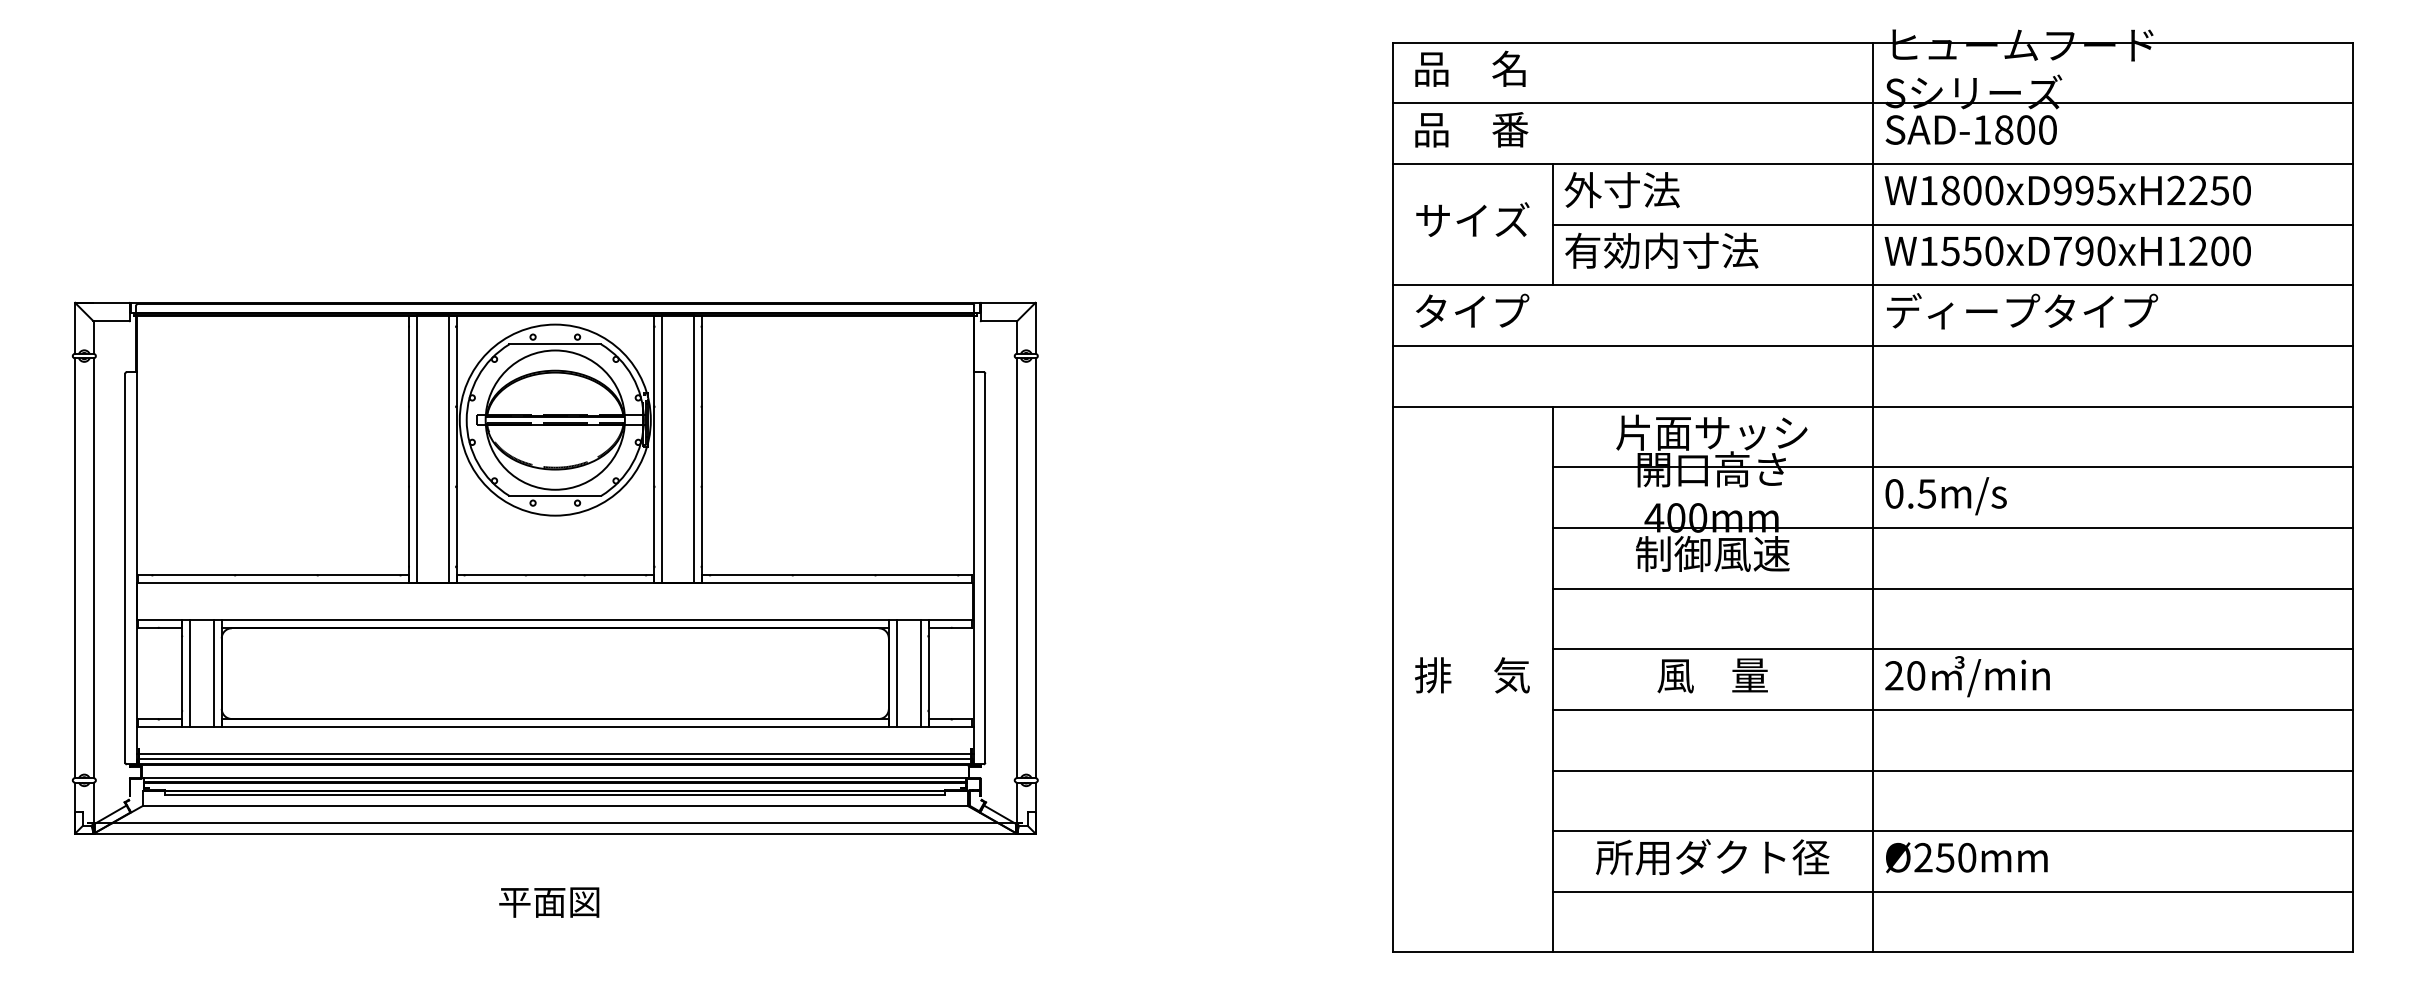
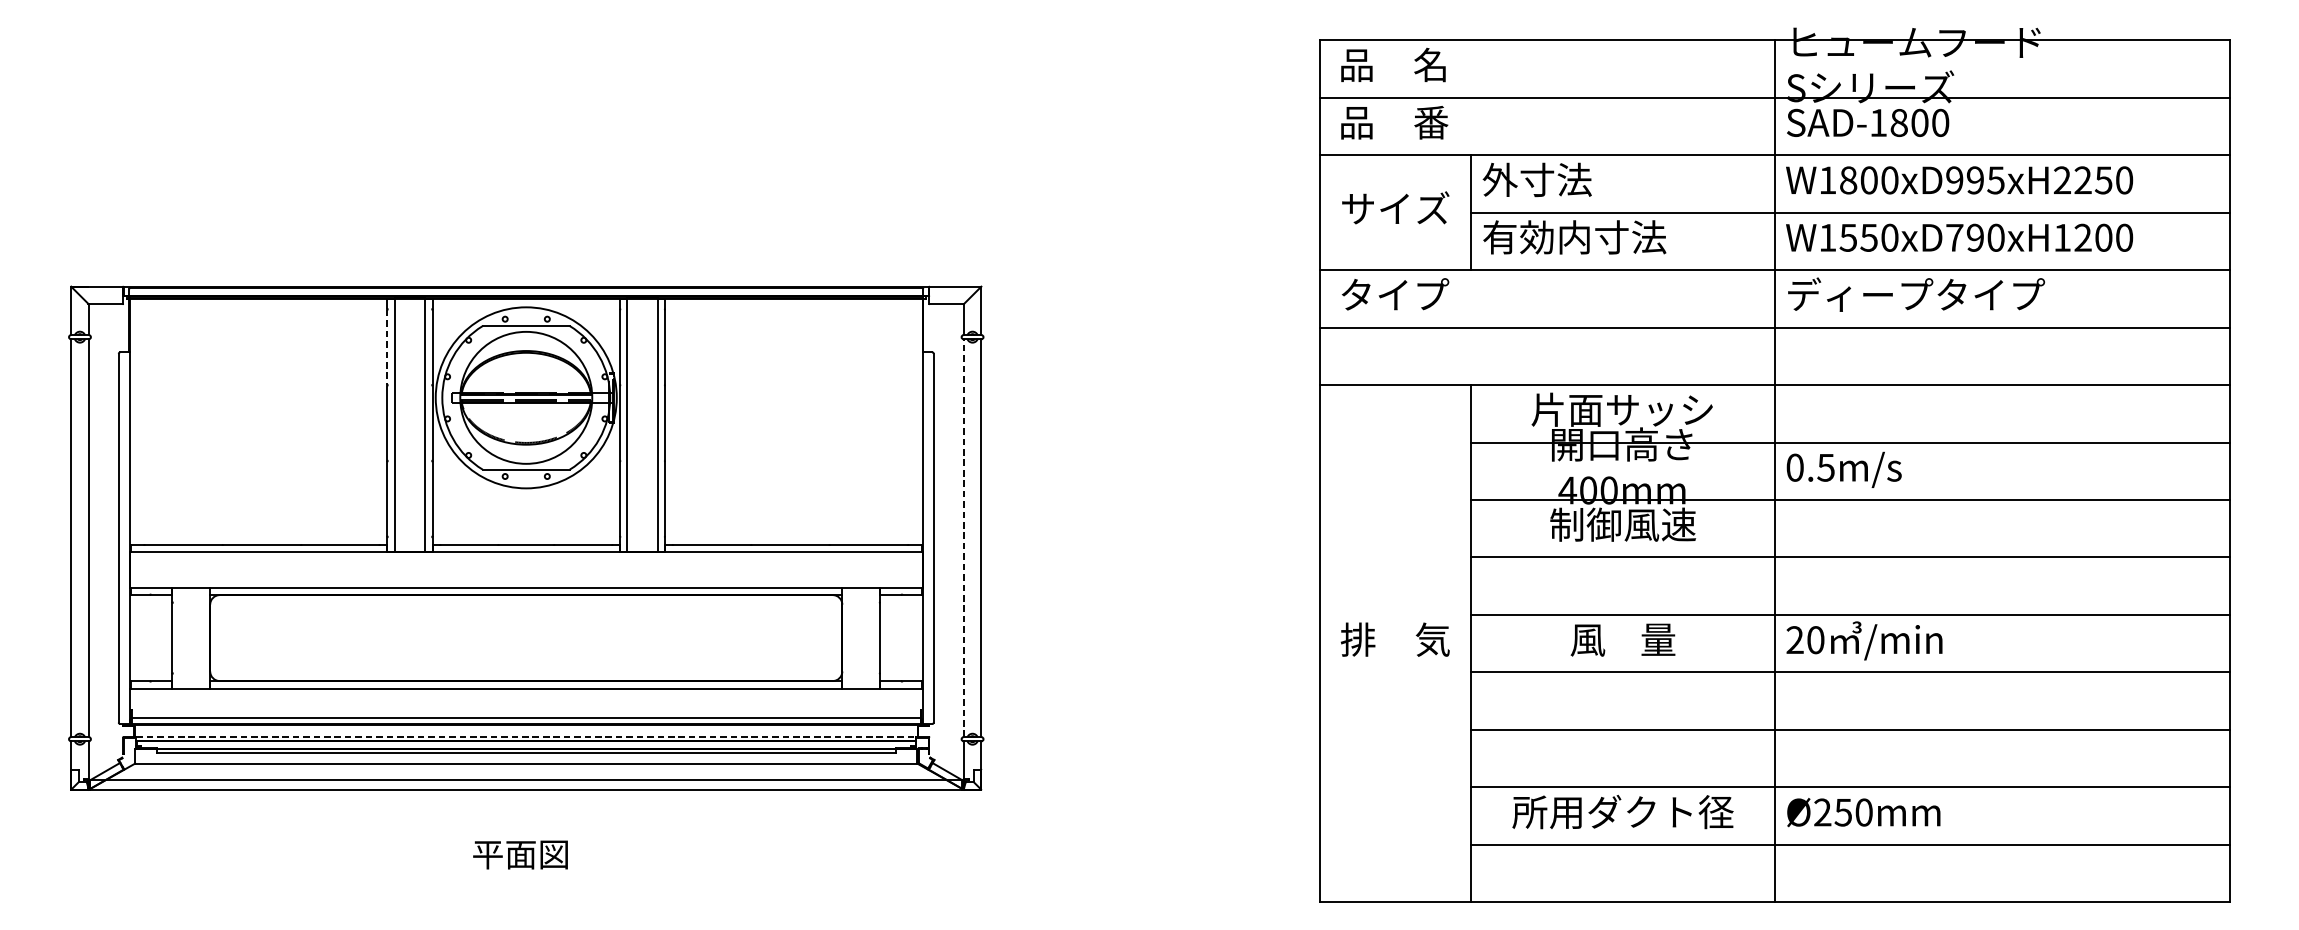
line: (408, 367) -> (387, 347), solid -> dashed
line: (1016, 568) -> (963, 538), solid -> dashed
line: (189, 673) -> (179, 637), removed
line: (213, 673) -> (202, 637), removed
line: (896, 673) -> (849, 637), removed
line: (920, 673) -> (872, 637), removed
line: (555, 753) -> (526, 713), removed
line: (555, 777) -> (526, 736), solid -> dashed

